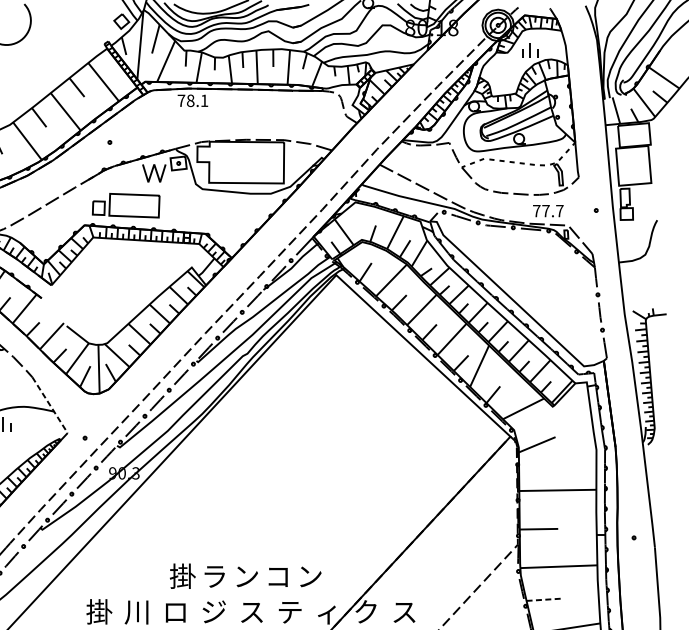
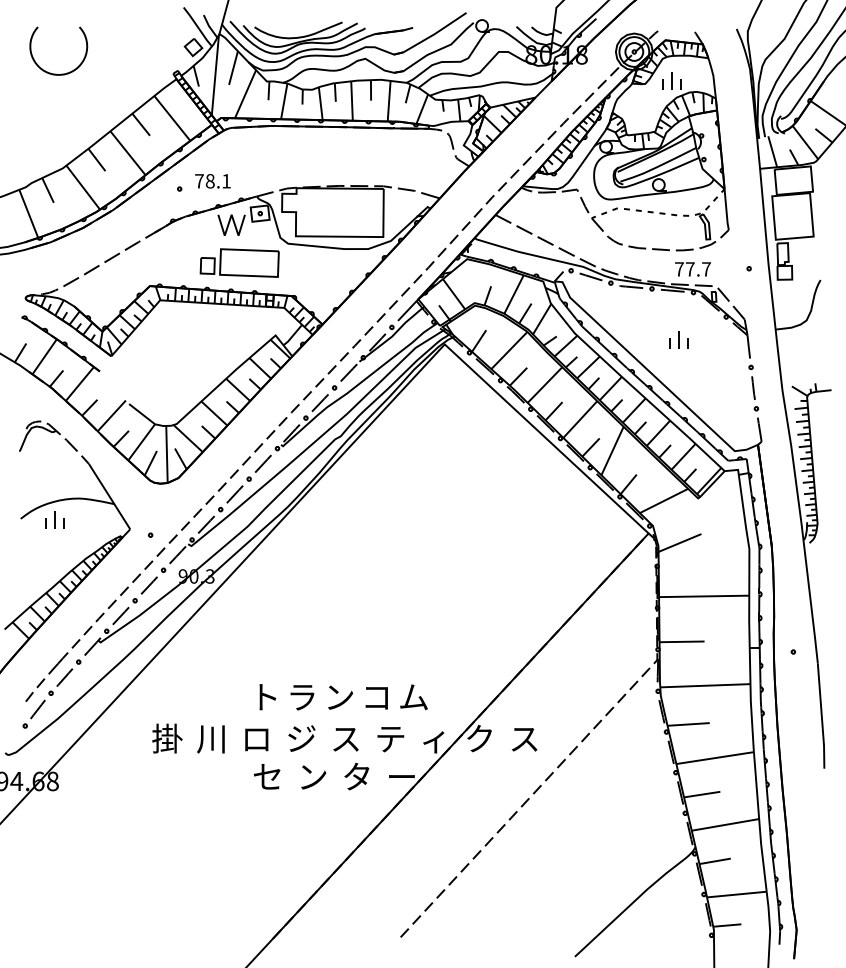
text: (192, 101) -> (212, 181), moved
part: (125, 205) -> (239, 262), moved
part: (535, 270) -> (678, 339), added
line: (49, 405) -> (109, 496), dashed -> solid
text: (183, 575) -> (265, 696), 掛 -> ト
text: (309, 576) -> (413, 697), ン -> ム
line: (545, 599) -> (689, 724), dashed -> solid

